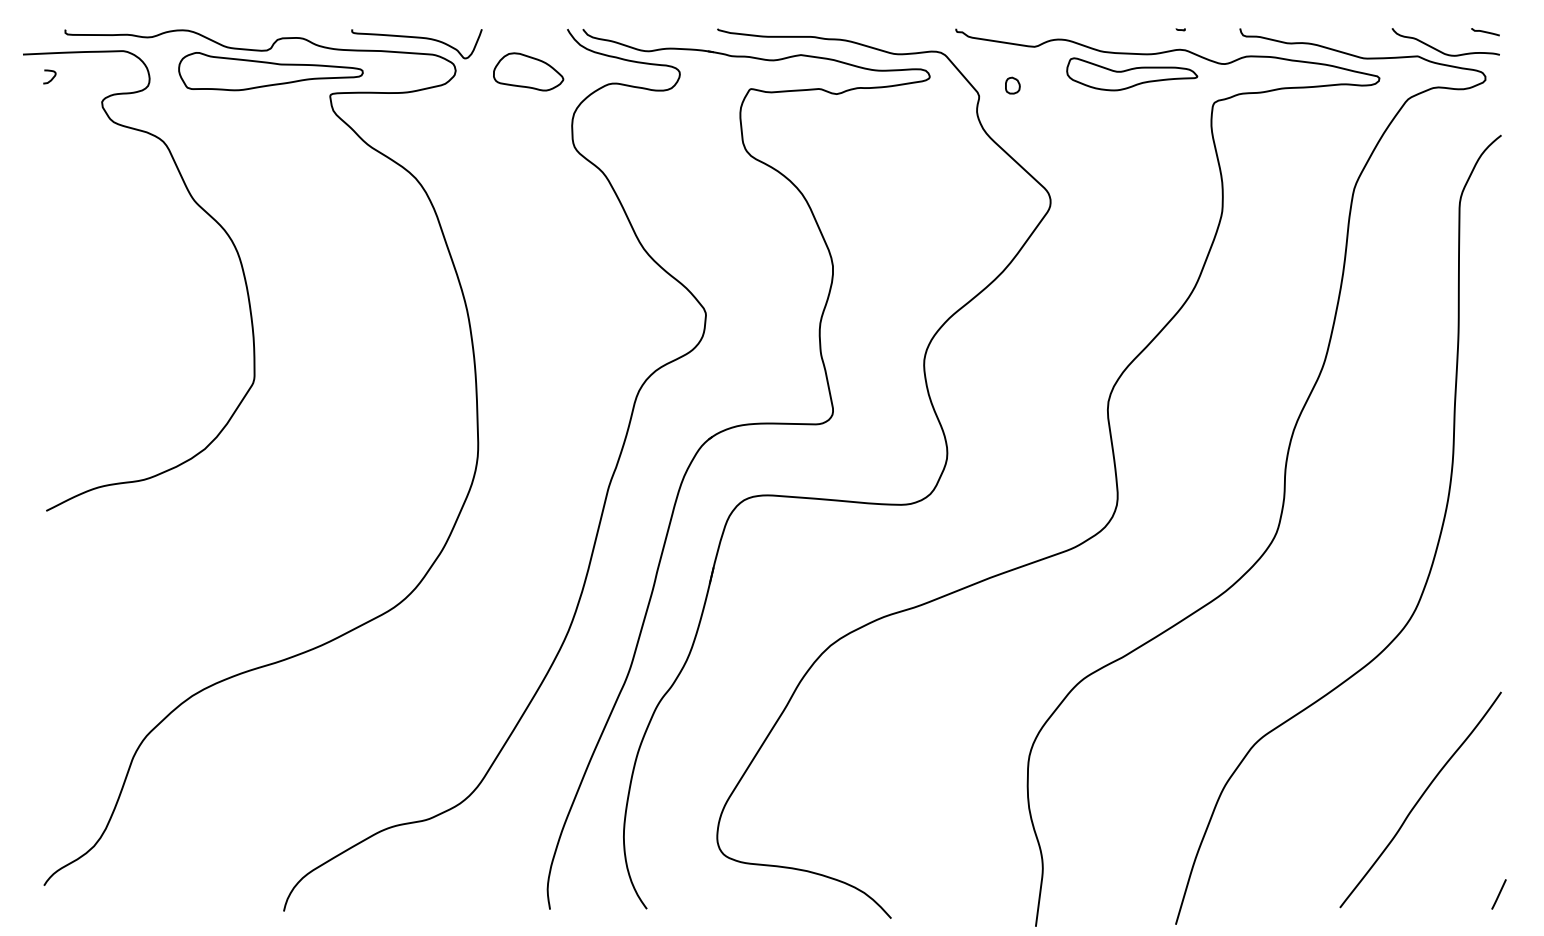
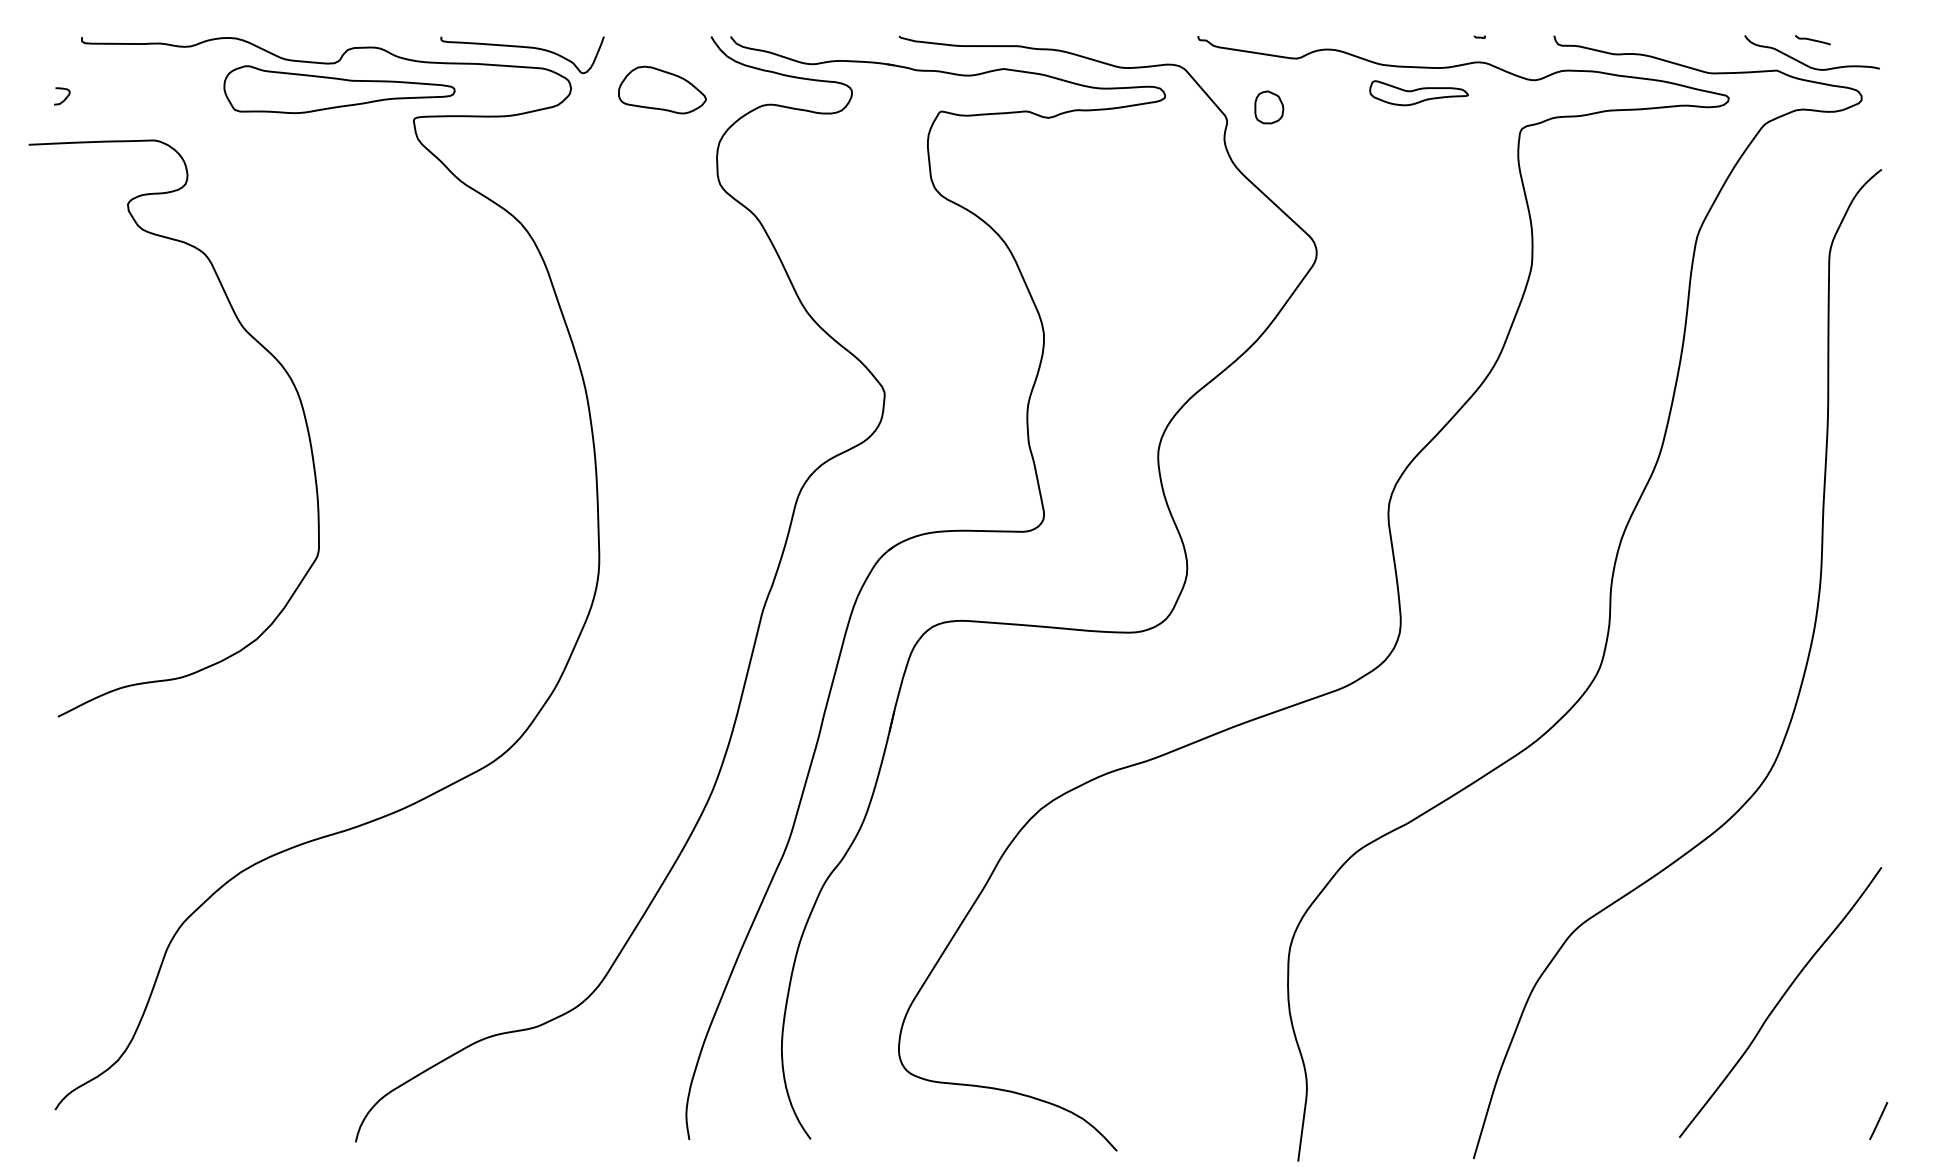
line: (1485, 32) -> (1812, 40), moved
part: (1132, 74) -> (1419, 93), size x0.6
part: (1012, 85) -> (1268, 107), size x1.6
curve: (202, 210) -> (253, 340), moved

